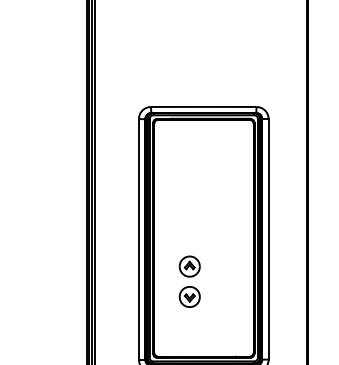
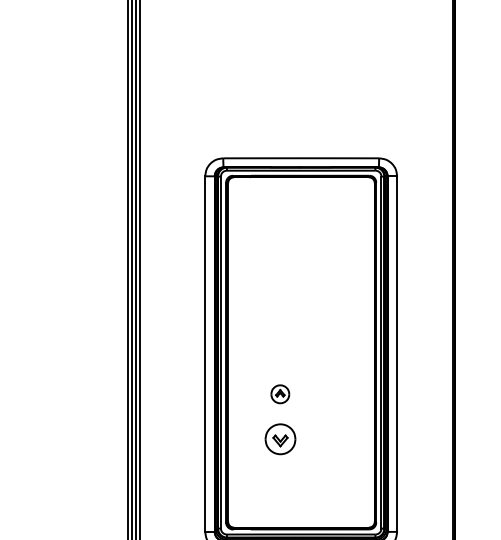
part: (189, 266) -> (280, 394), size x0.6

